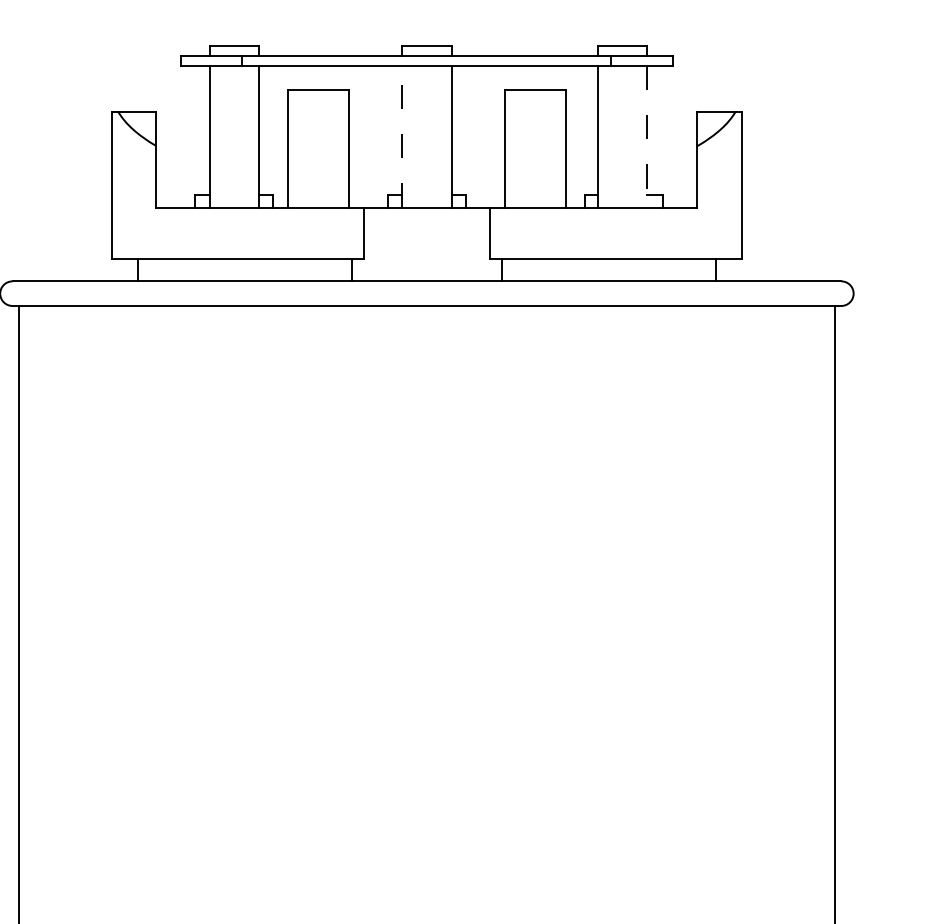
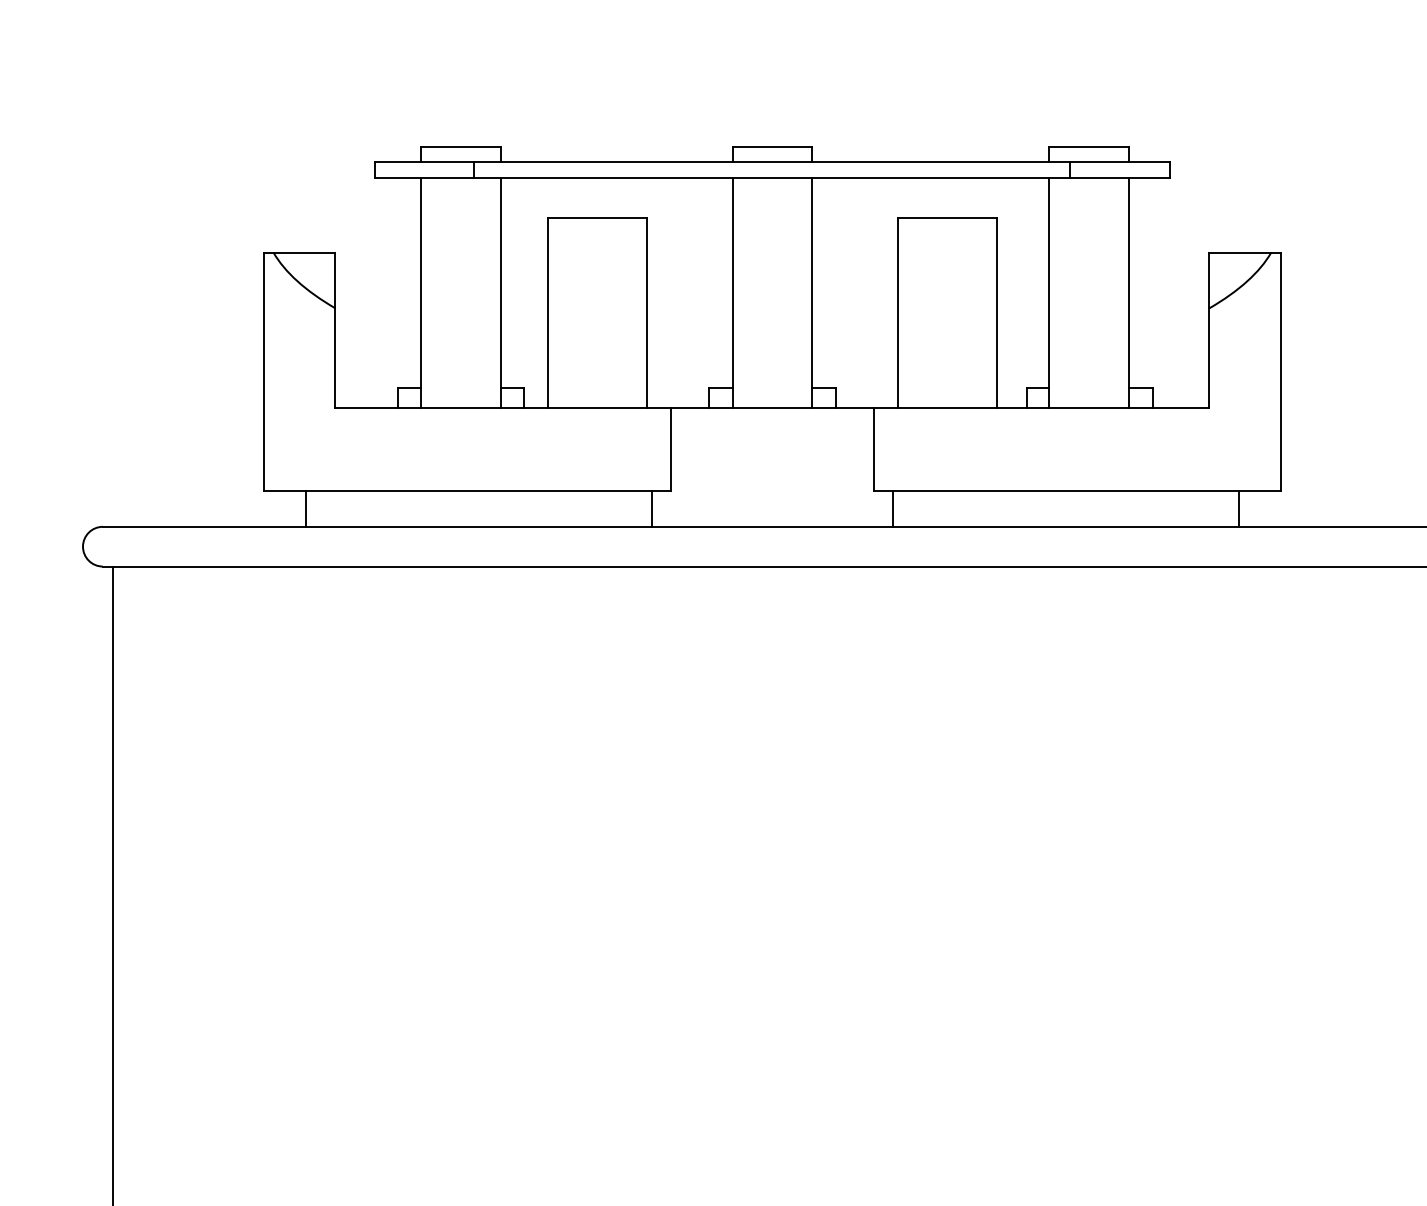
line: (402, 136) -> (732, 292), dashed -> solid
line: (647, 136) -> (1128, 292), dashed -> solid

